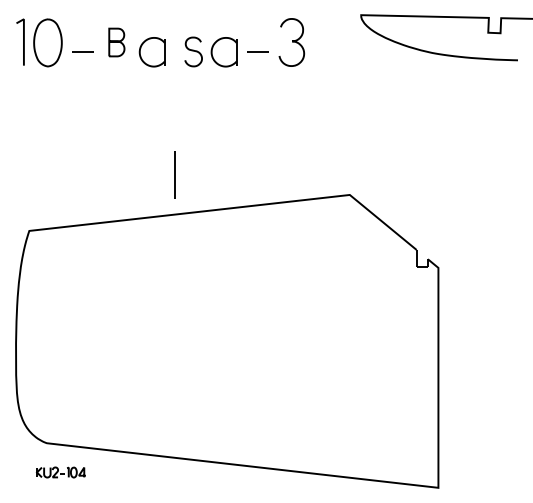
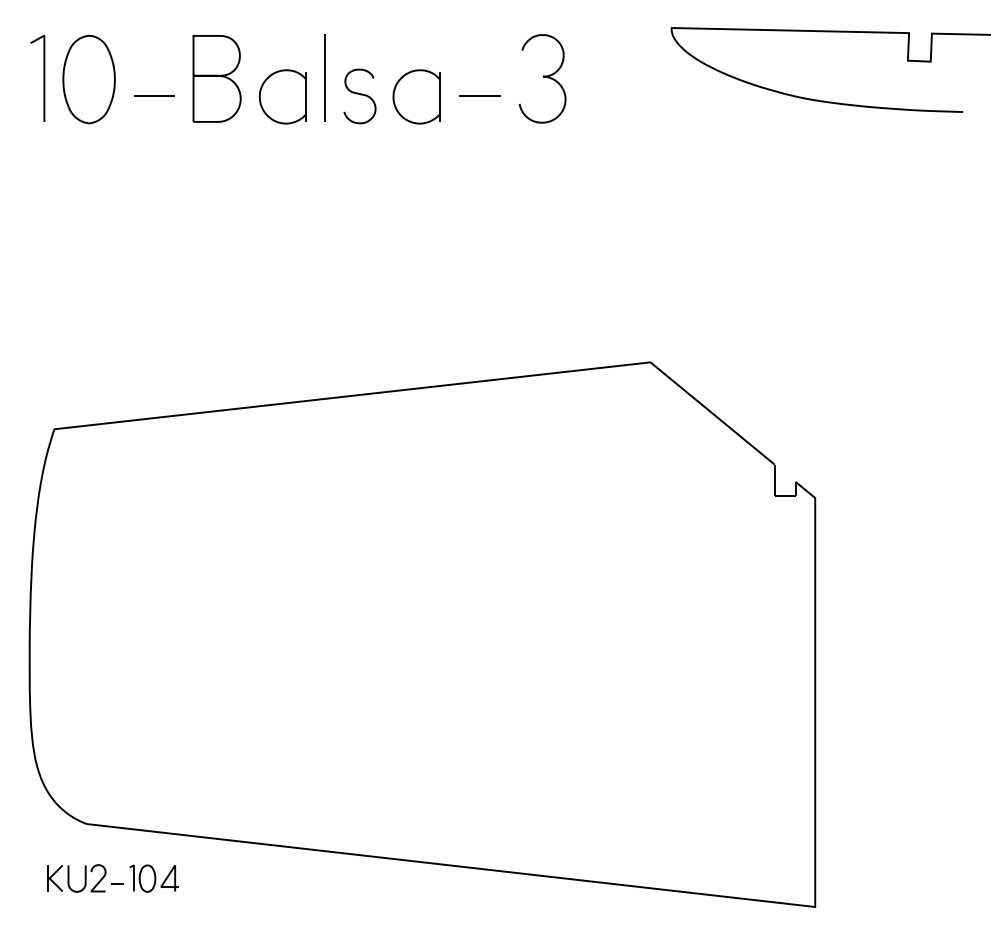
part: (116, 42) -> (216, 78), size x1.67
line: (174, 174) -> (324, 76), moved
part: (60, 472) -> (112, 878), size x1.43

